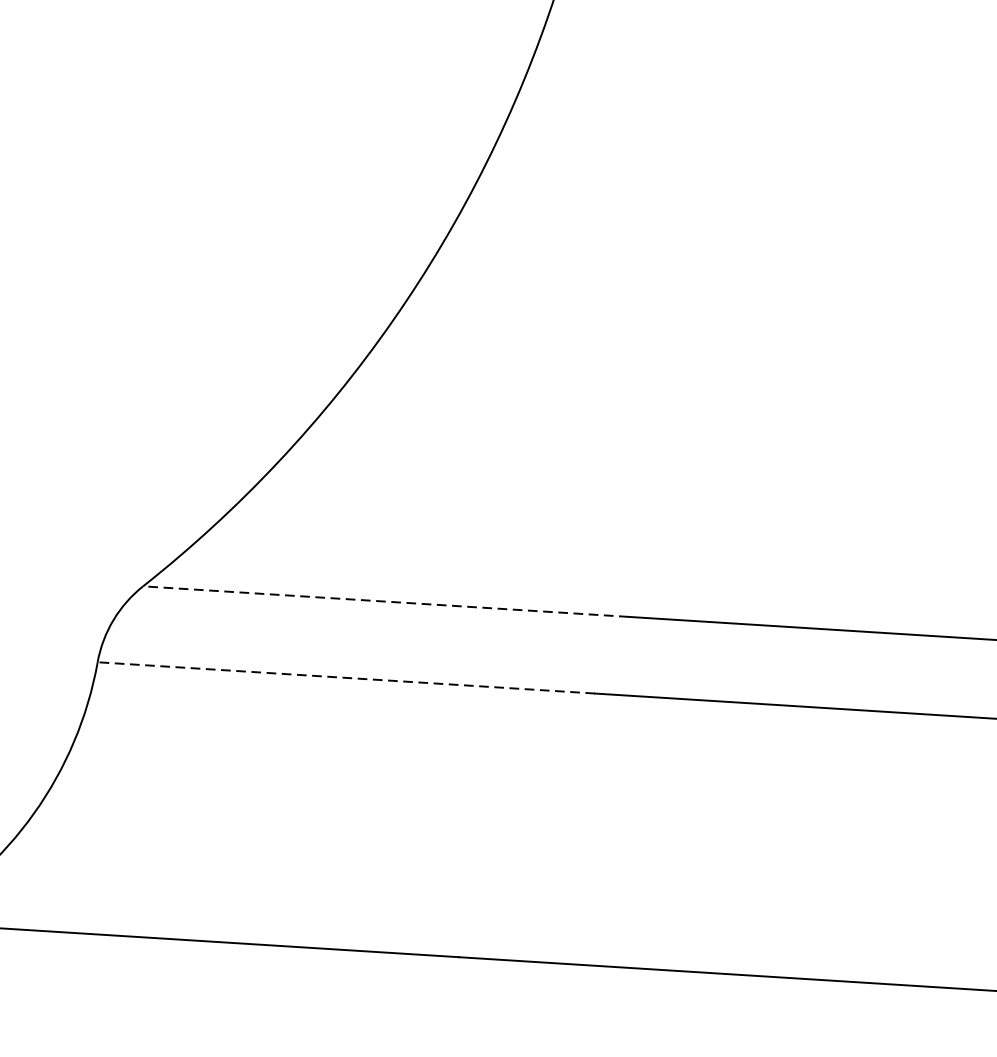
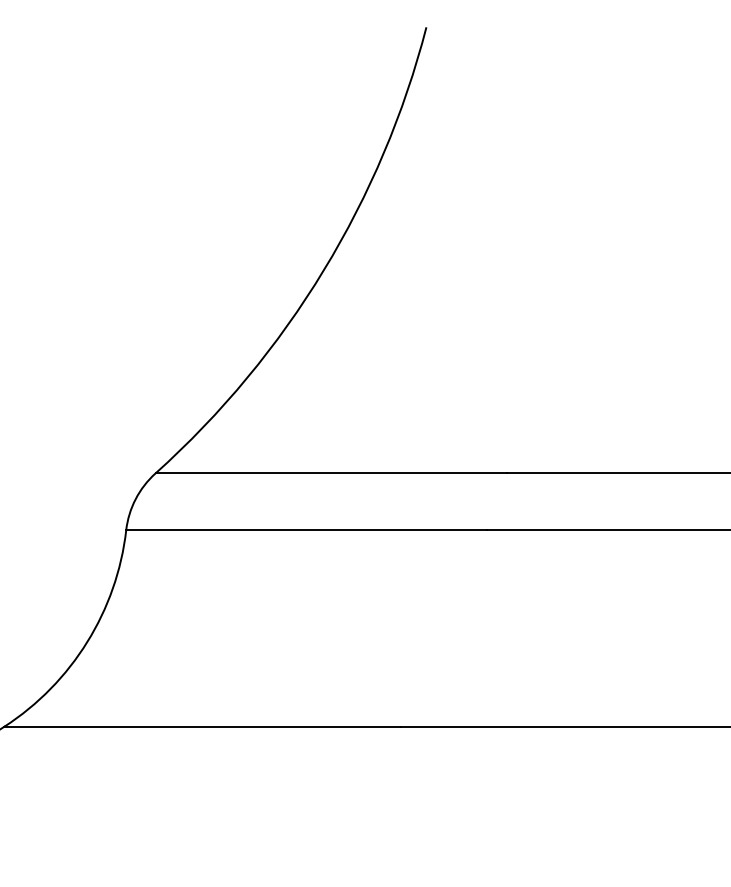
line: (385, 601) -> (331, 473), dashed -> solid
line: (345, 678) -> (305, 530), dashed -> solid

